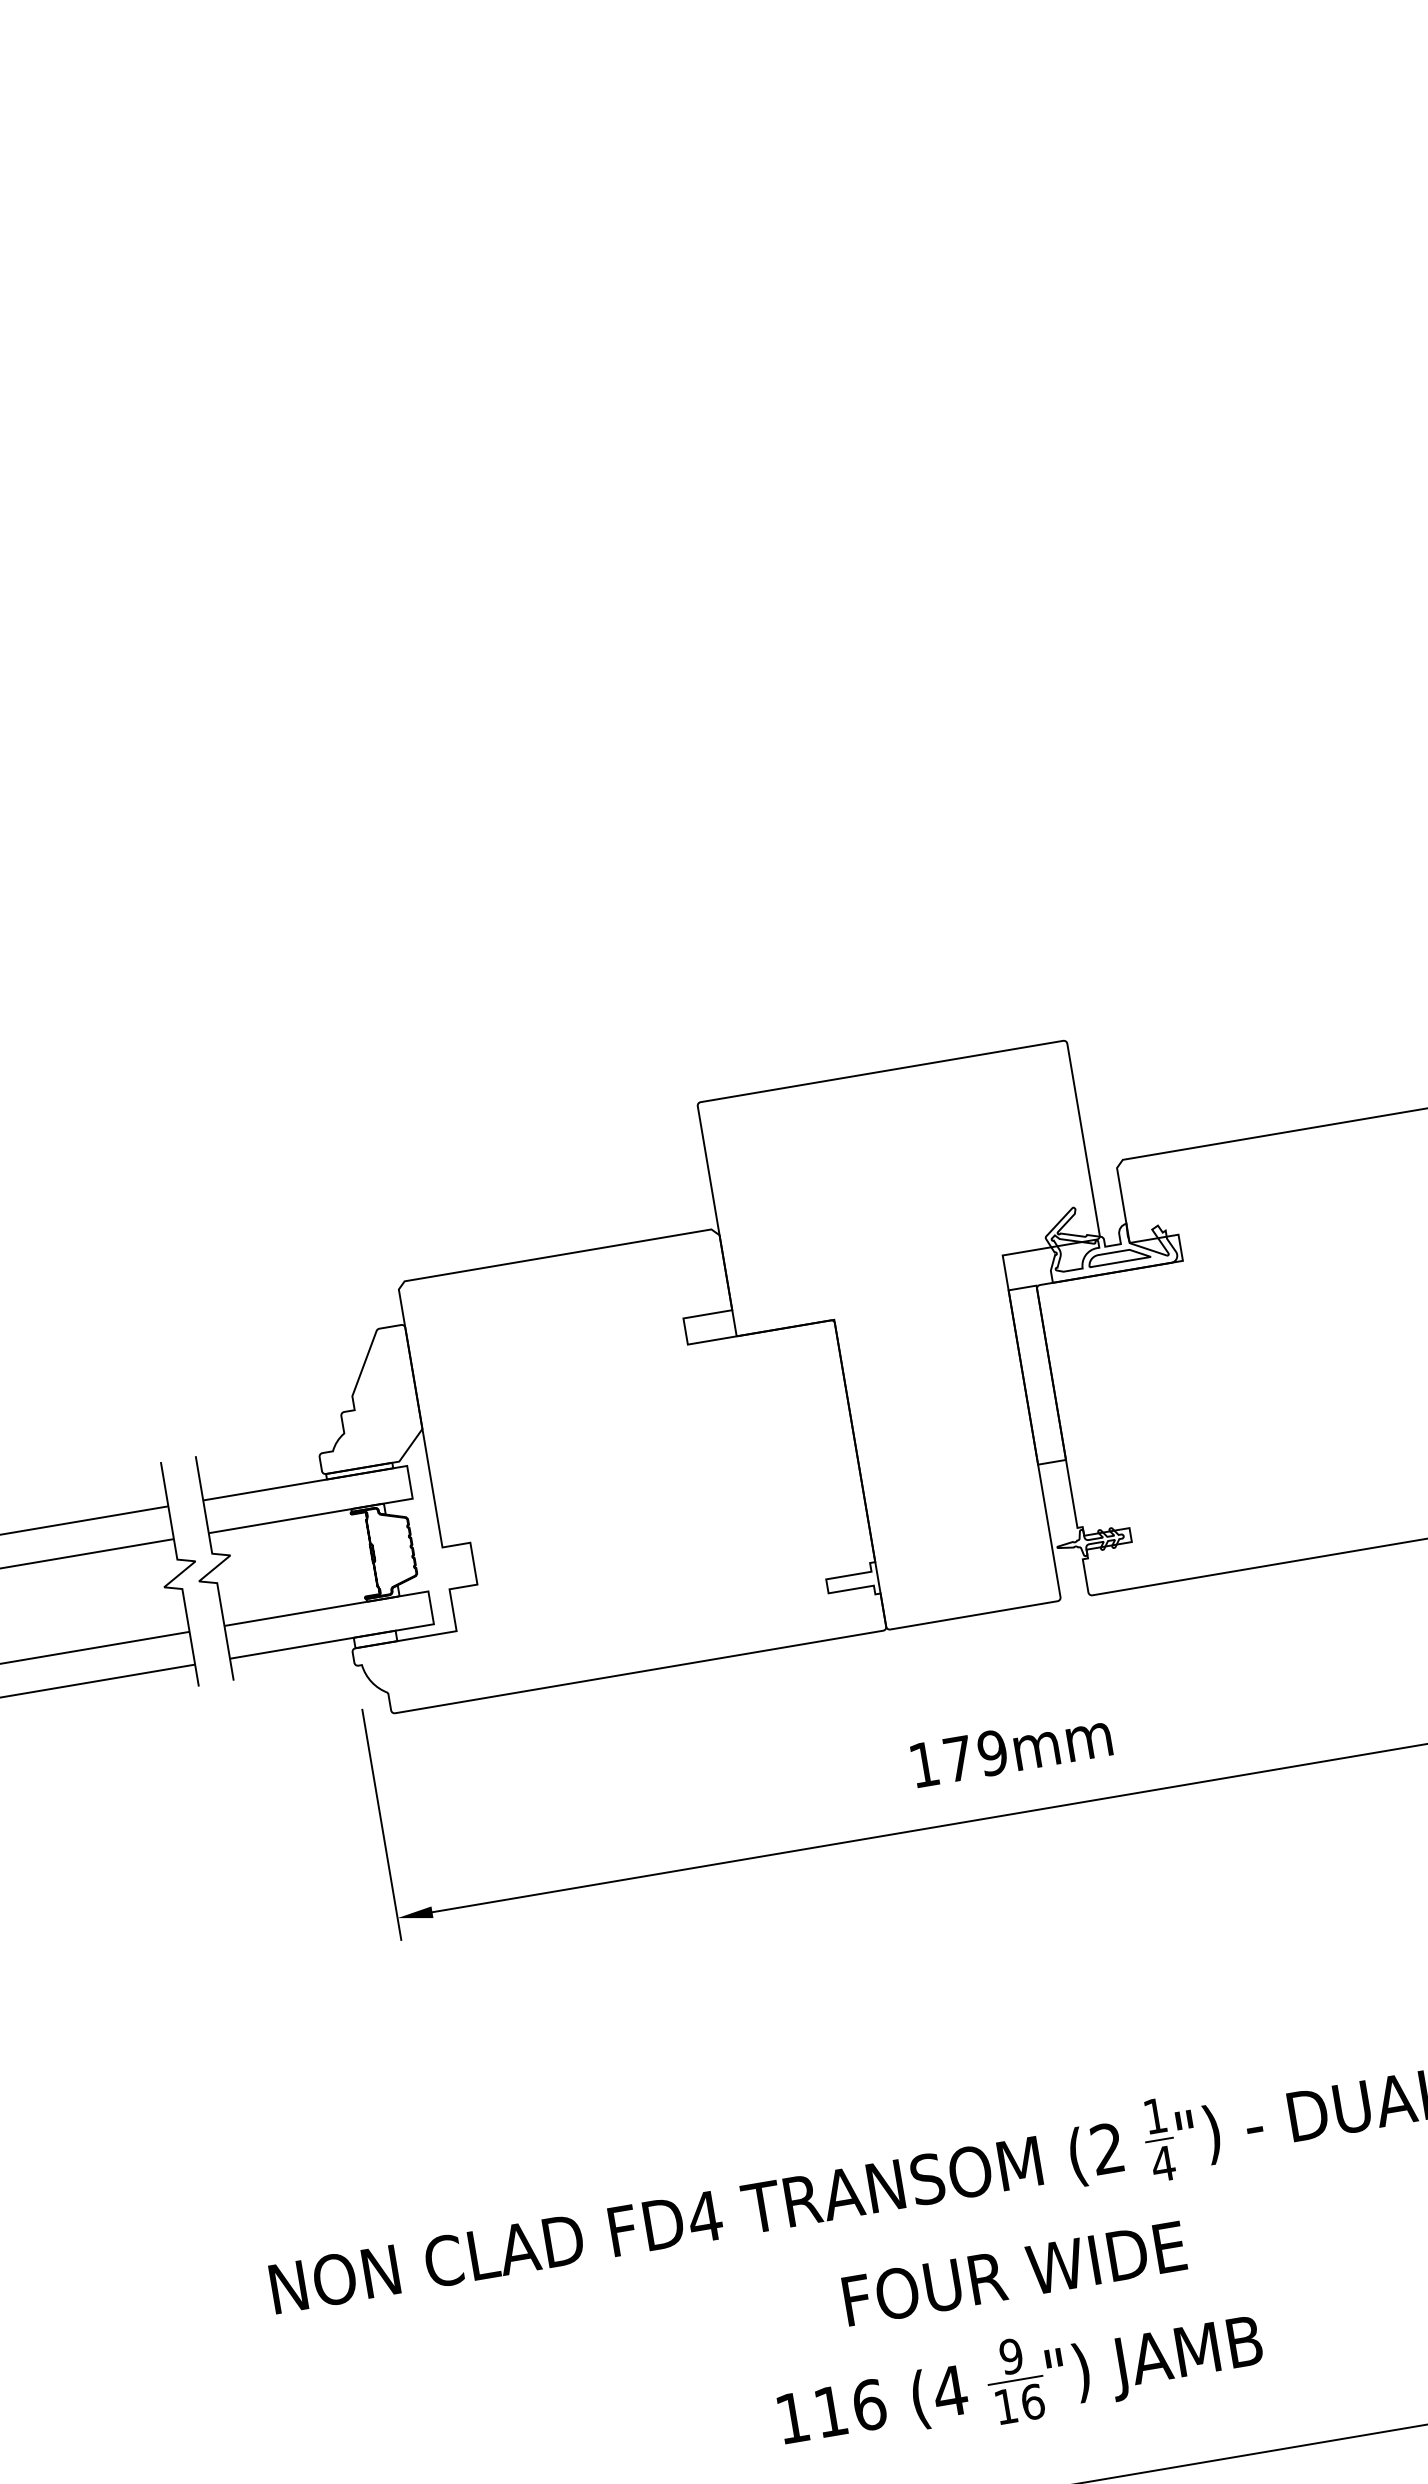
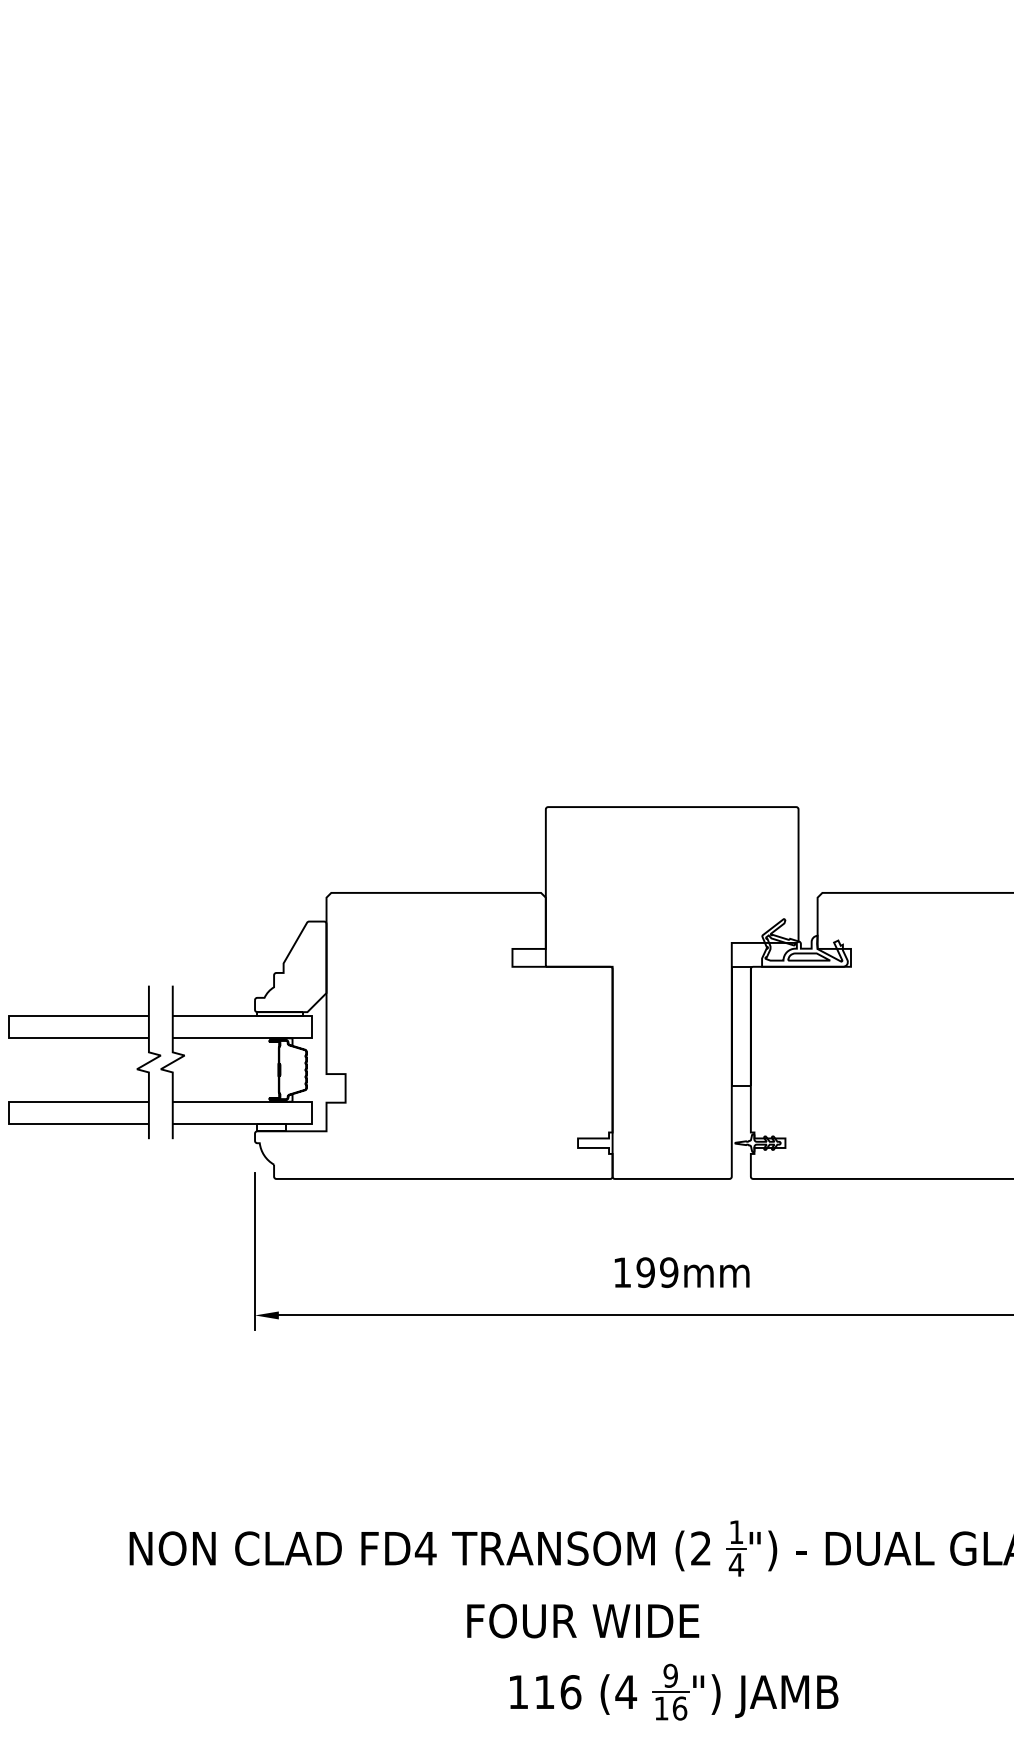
text: (958, 1758) -> (645, 1272), 179mm -> 199mm
text: (1014, 2272) -> (583, 1620), moved
part: (1020, 2378) -> (674, 1691), moved

